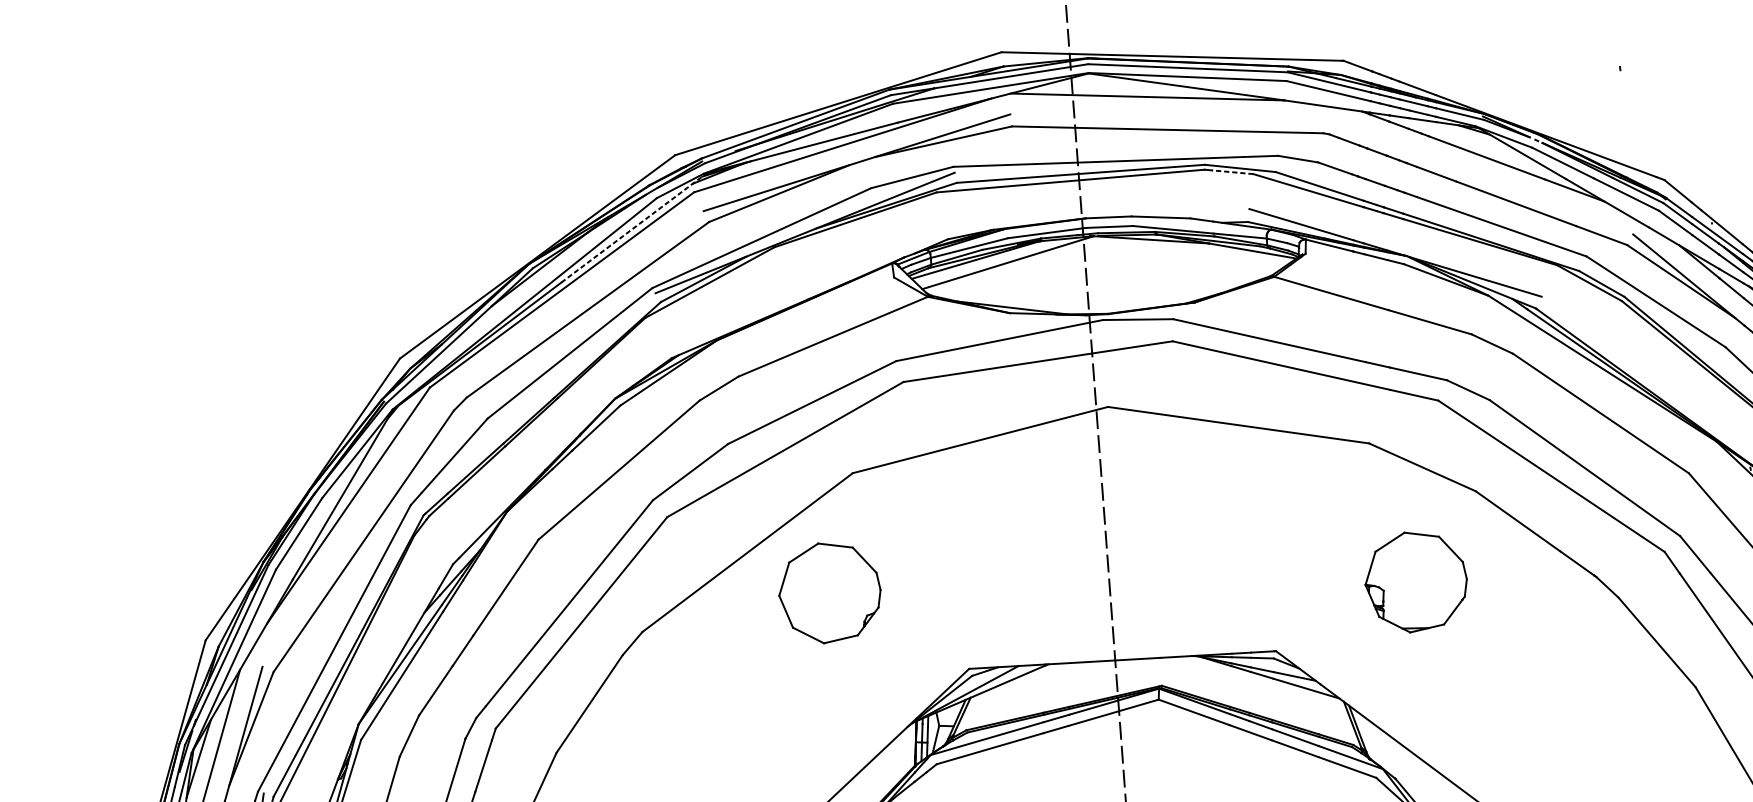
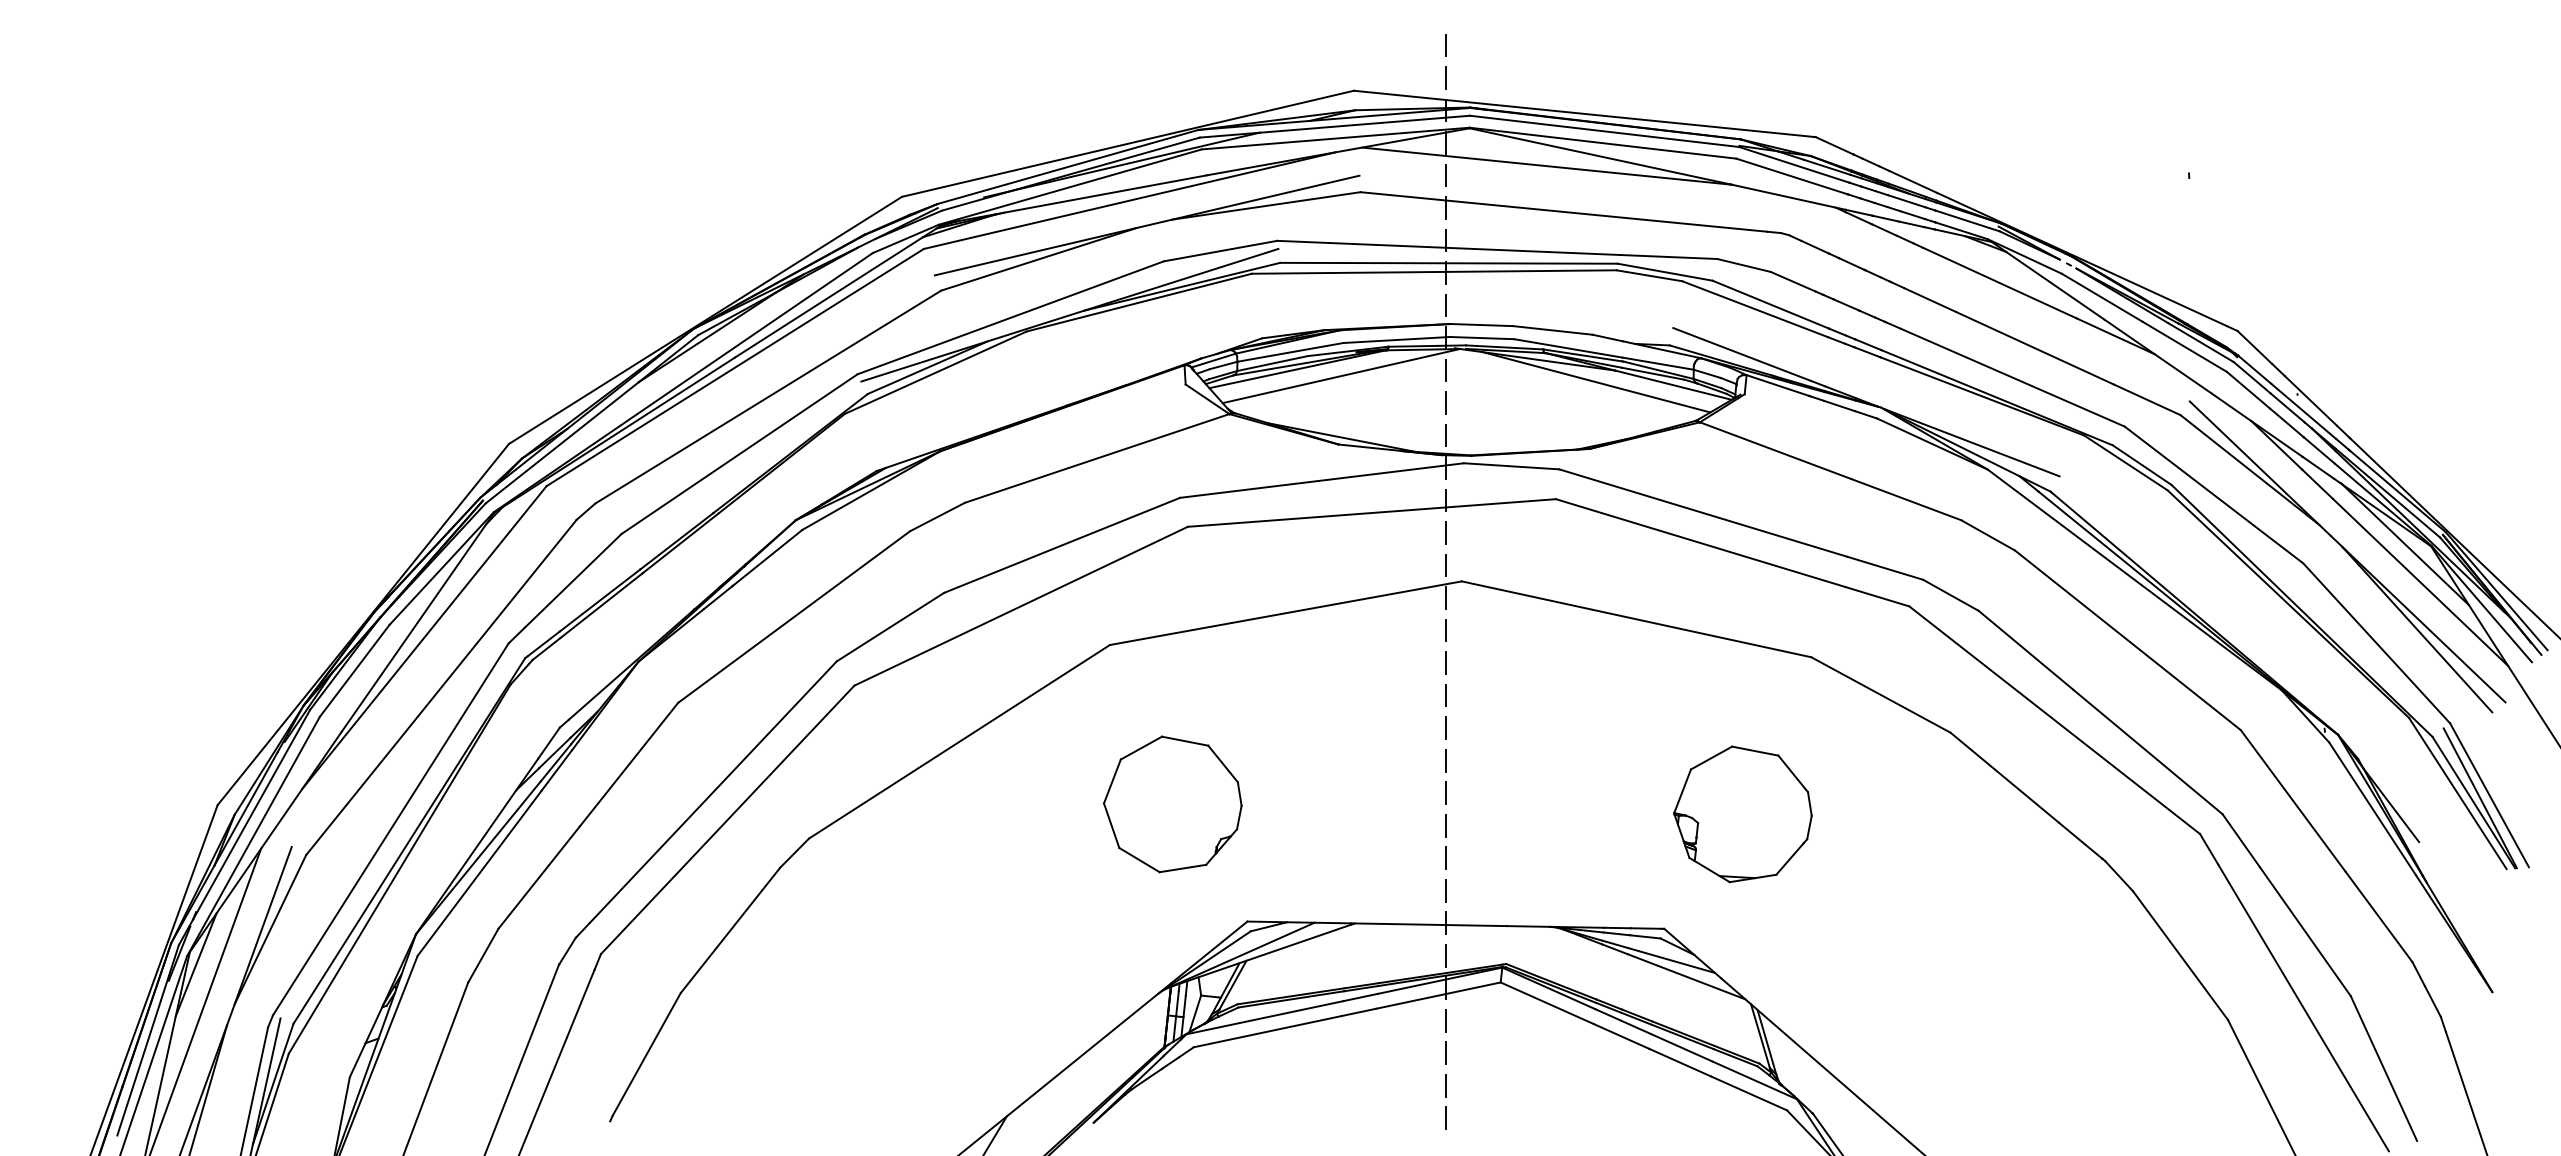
line: (1232, 172) -> (1654, 276), dashed -> solid
line: (634, 227) -> (839, 290), dashed -> solid
line: (1196, 253) -> (1596, 382), added
part: (1415, 582) -> (1742, 814), moved
part: (829, 592) -> (1172, 804), moved

